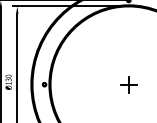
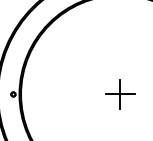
part: (128, 84) -> (119, 94), size x1.43

